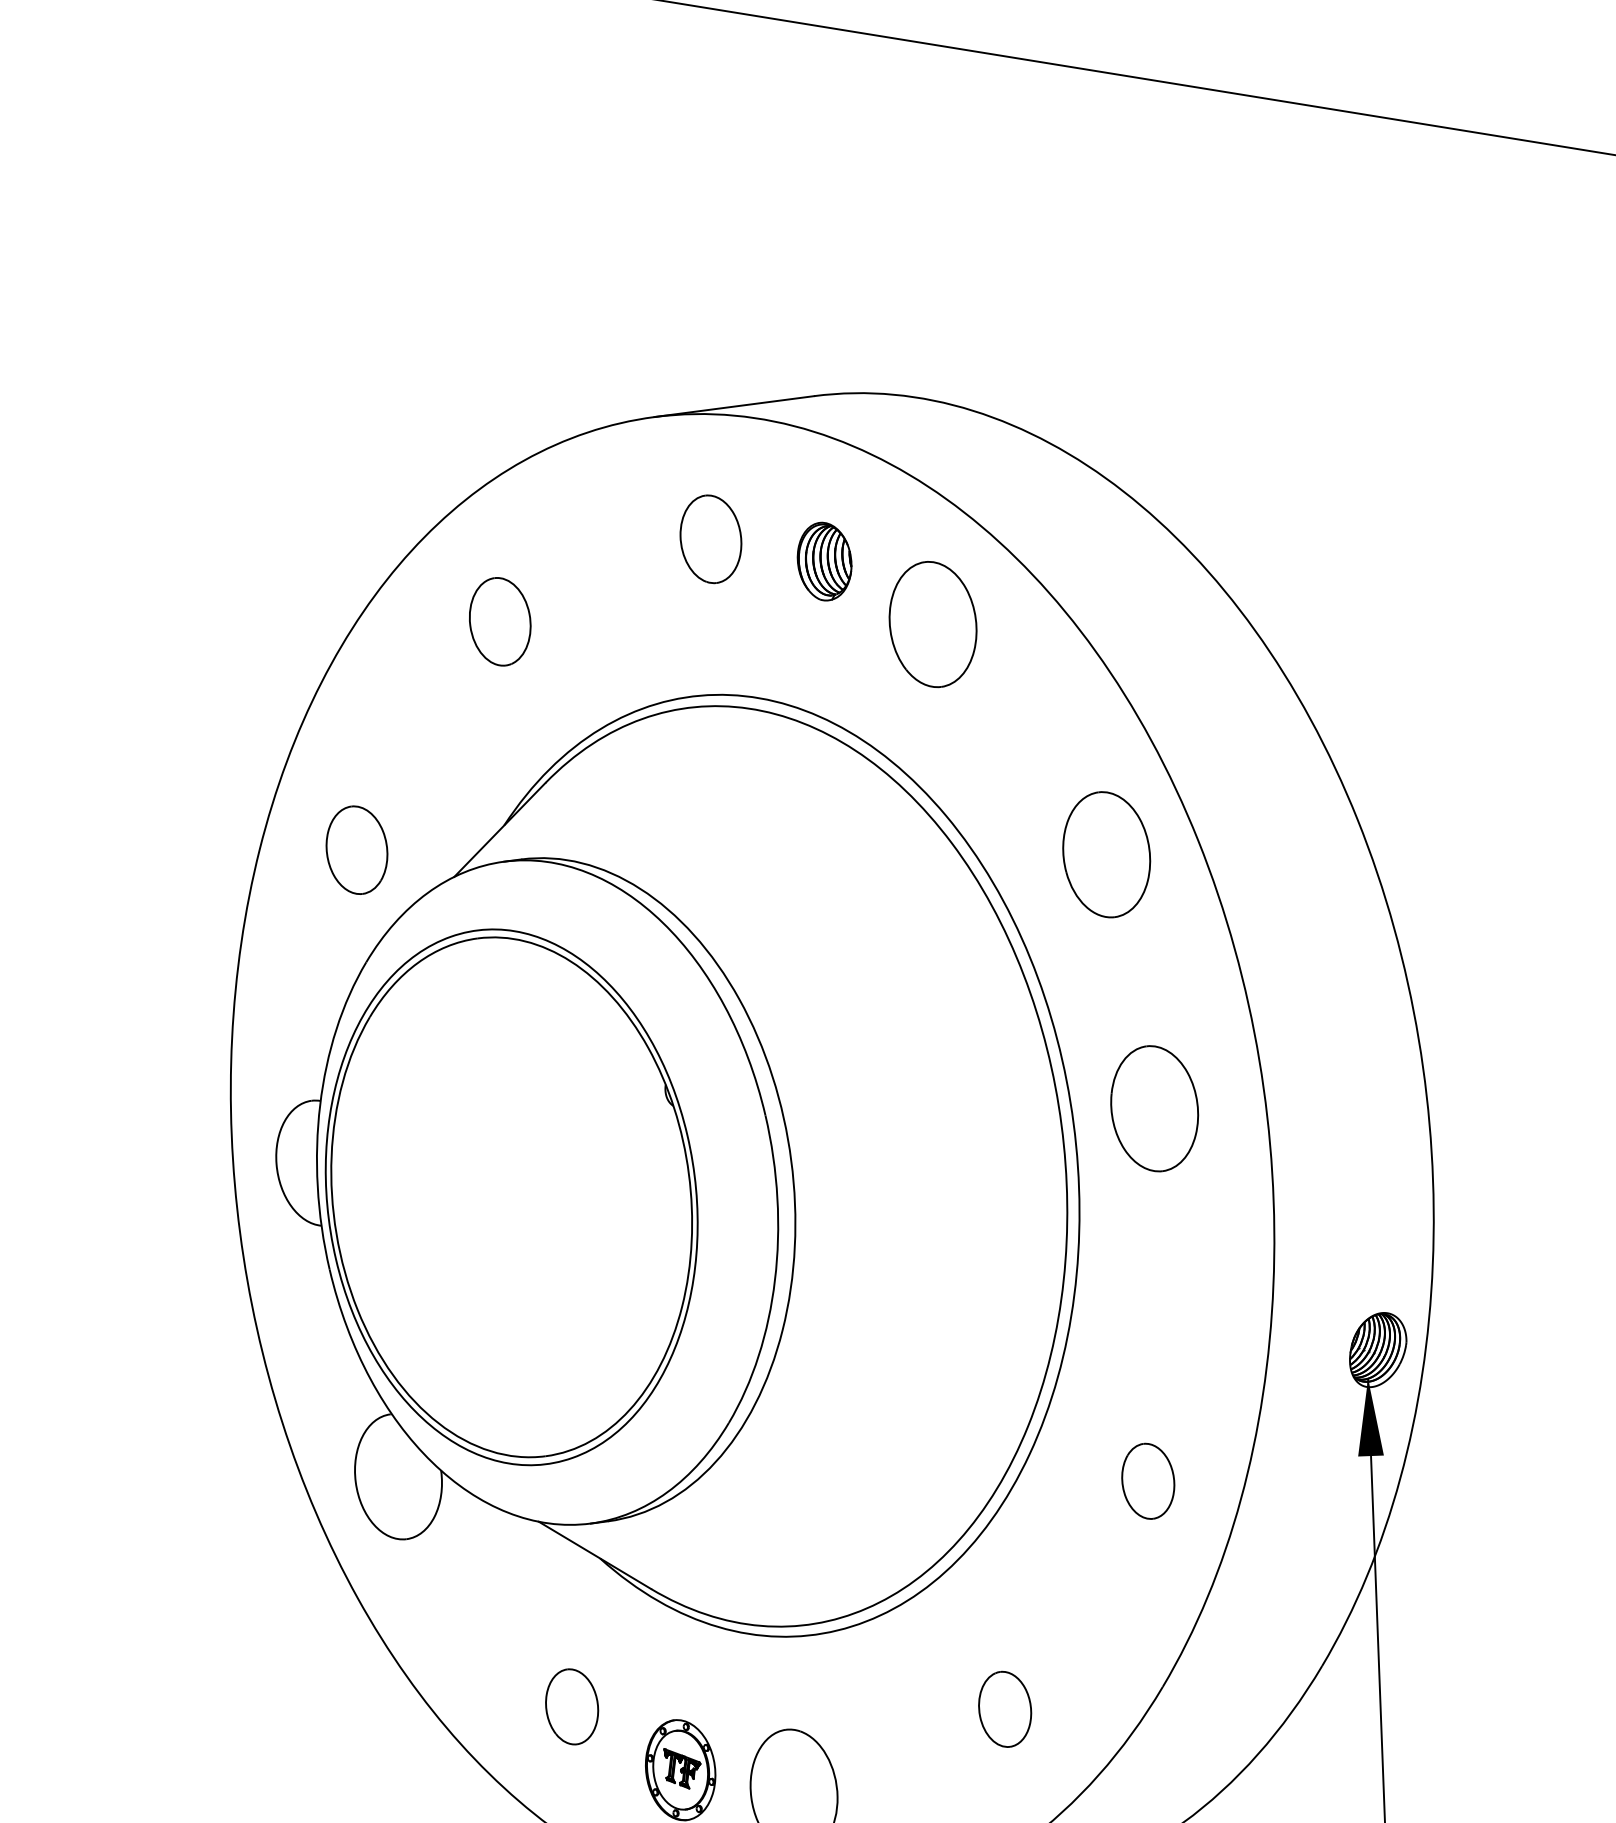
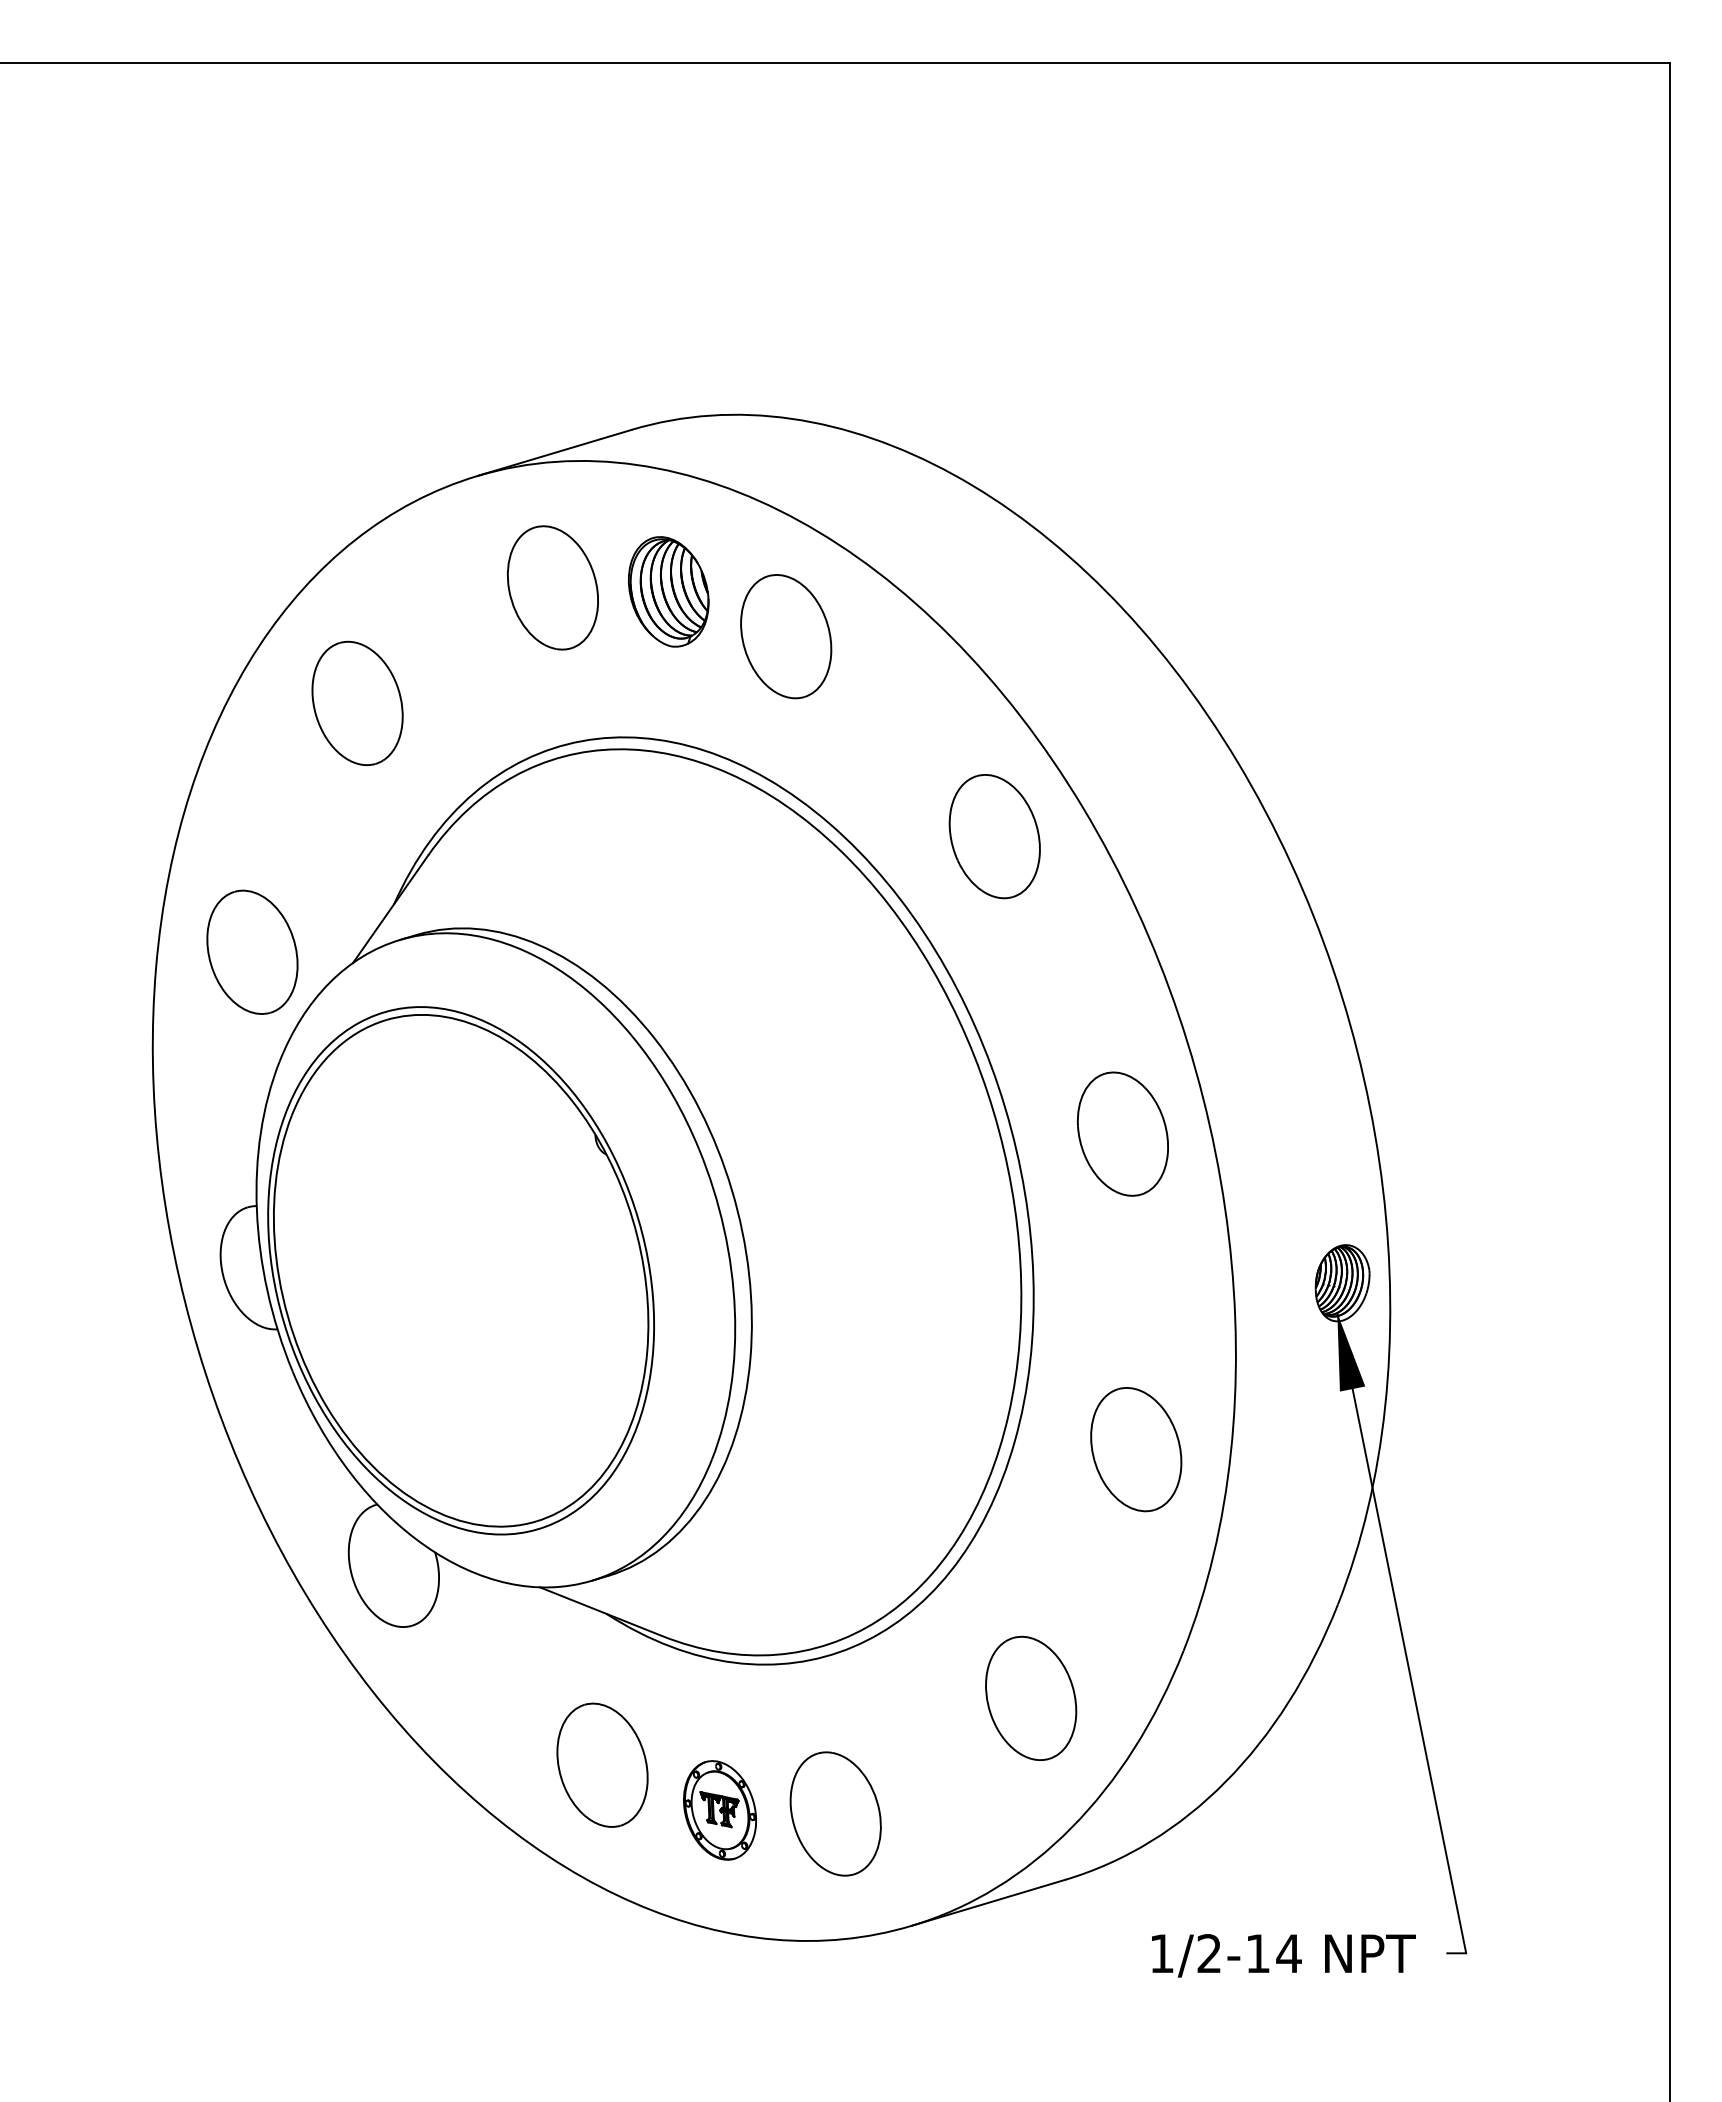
part: (710, 538) -> (552, 587), size x1.43
part: (824, 561) -> (668, 591), size x1.43
part: (500, 620) -> (357, 702), size x1.43
part: (357, 849) -> (252, 951), size x1.43
part: (1154, 1108) -> (1122, 1133), moved
part: (1148, 1481) -> (1136, 1449), size x1.67
part: (572, 1706) -> (602, 1764), size x1.67
part: (1005, 1708) -> (1031, 1697), size x1.67

